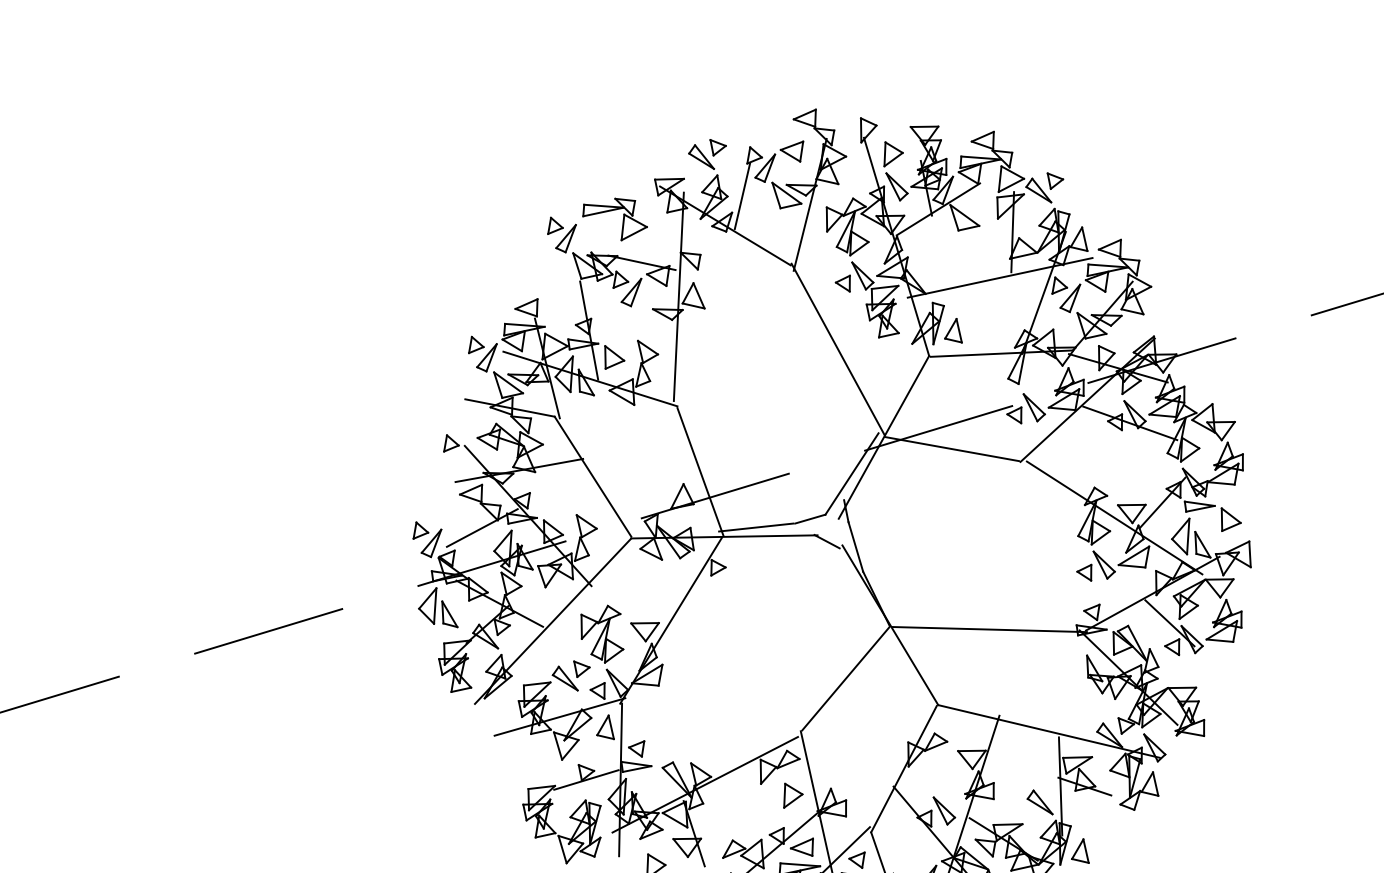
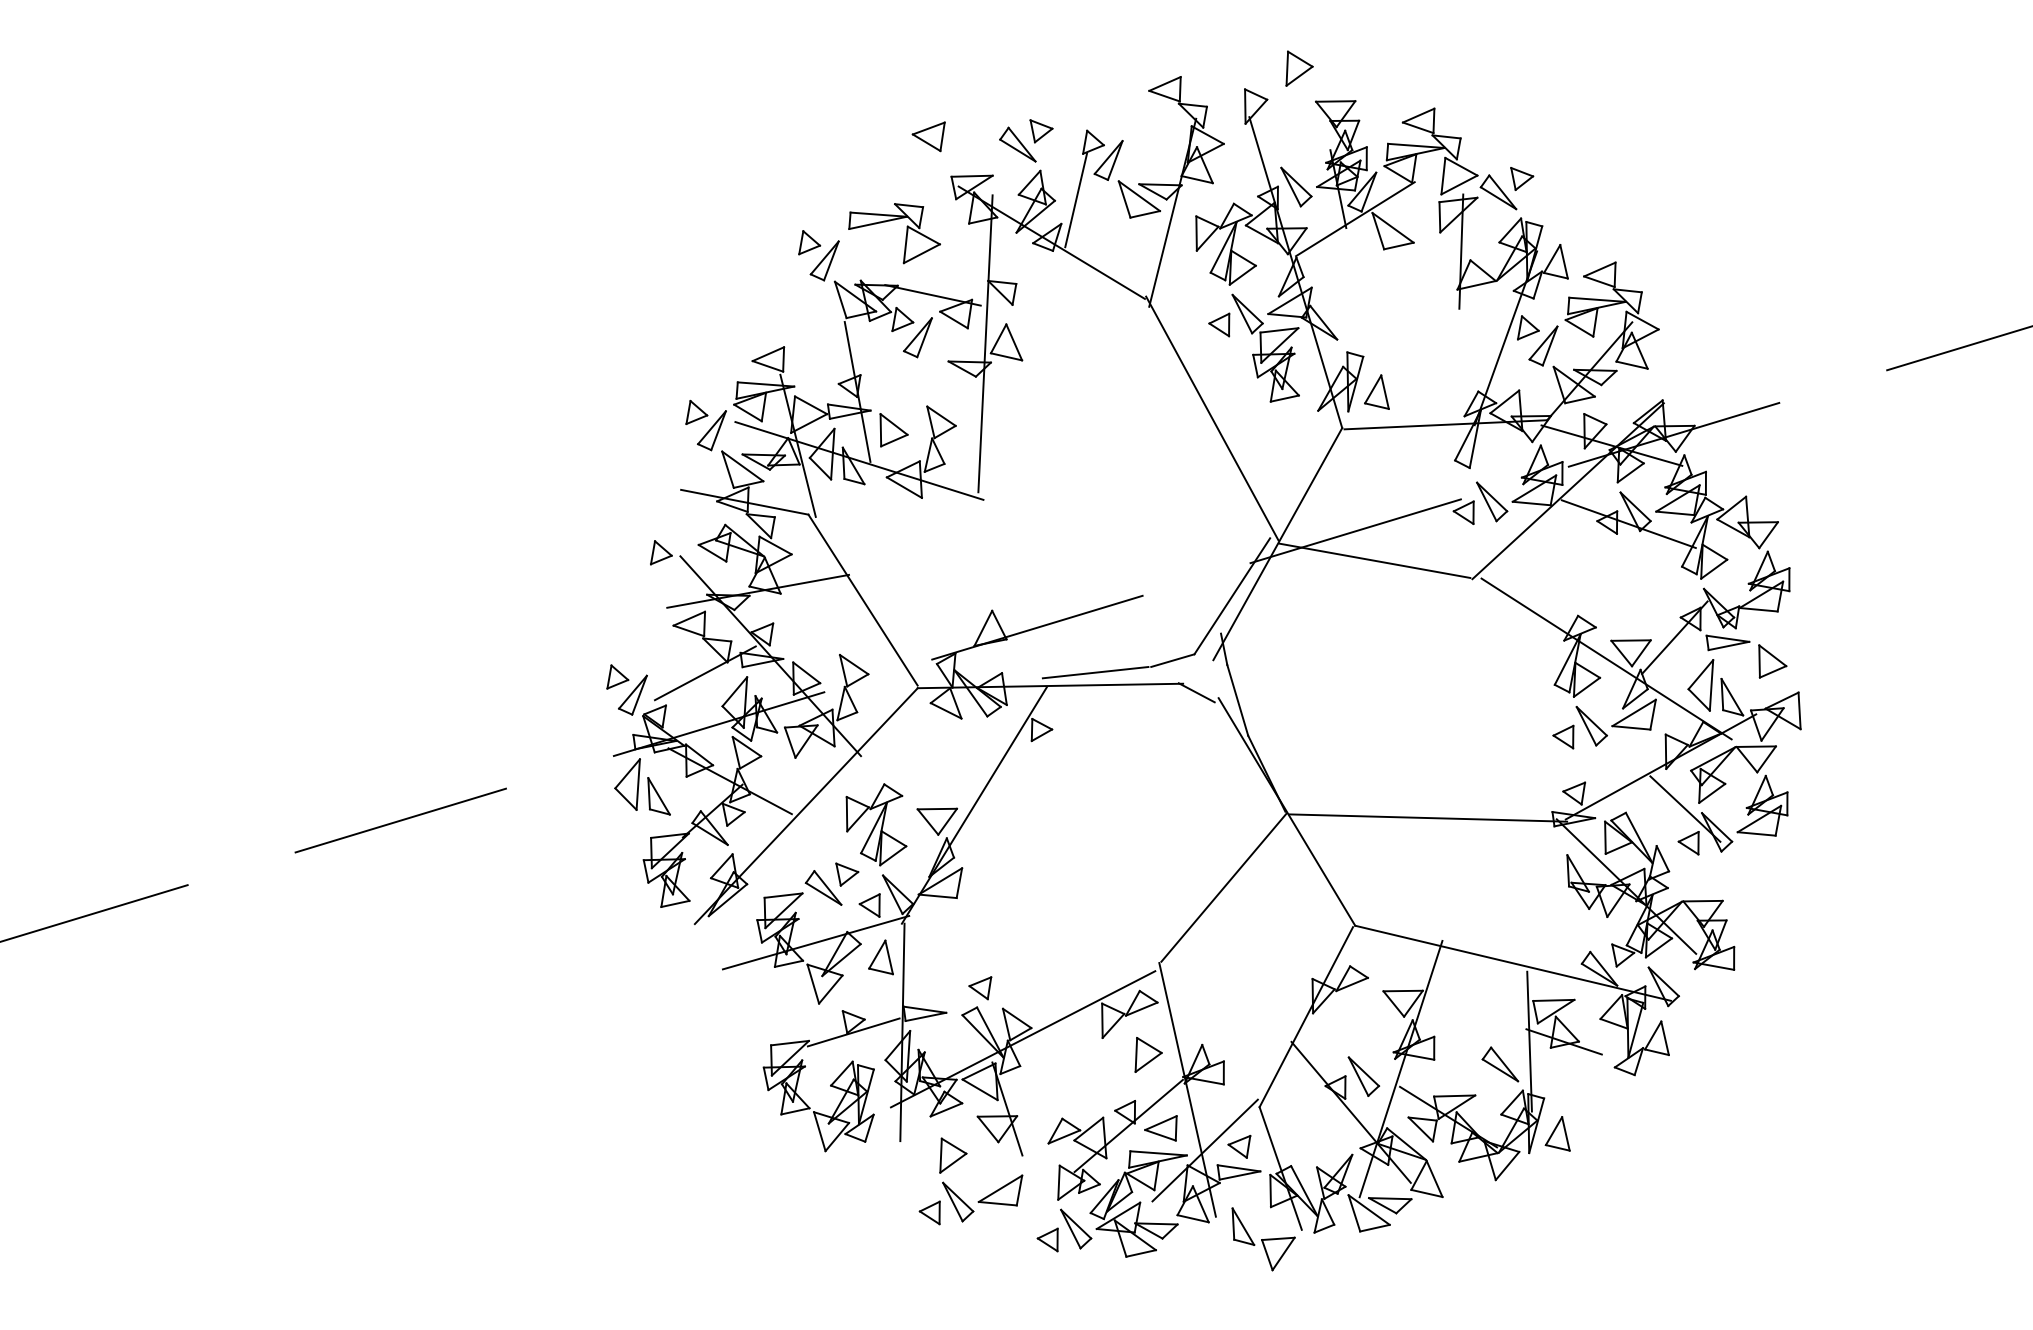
part: (791, 151) -> (928, 136), moved
part: (893, 154) -> (1299, 68), moved
line: (1000, 277) -> (1443, 316), removed
line: (700, 472) -> (1016, 593), removed
part: (636, 749) -> (980, 988), moved

